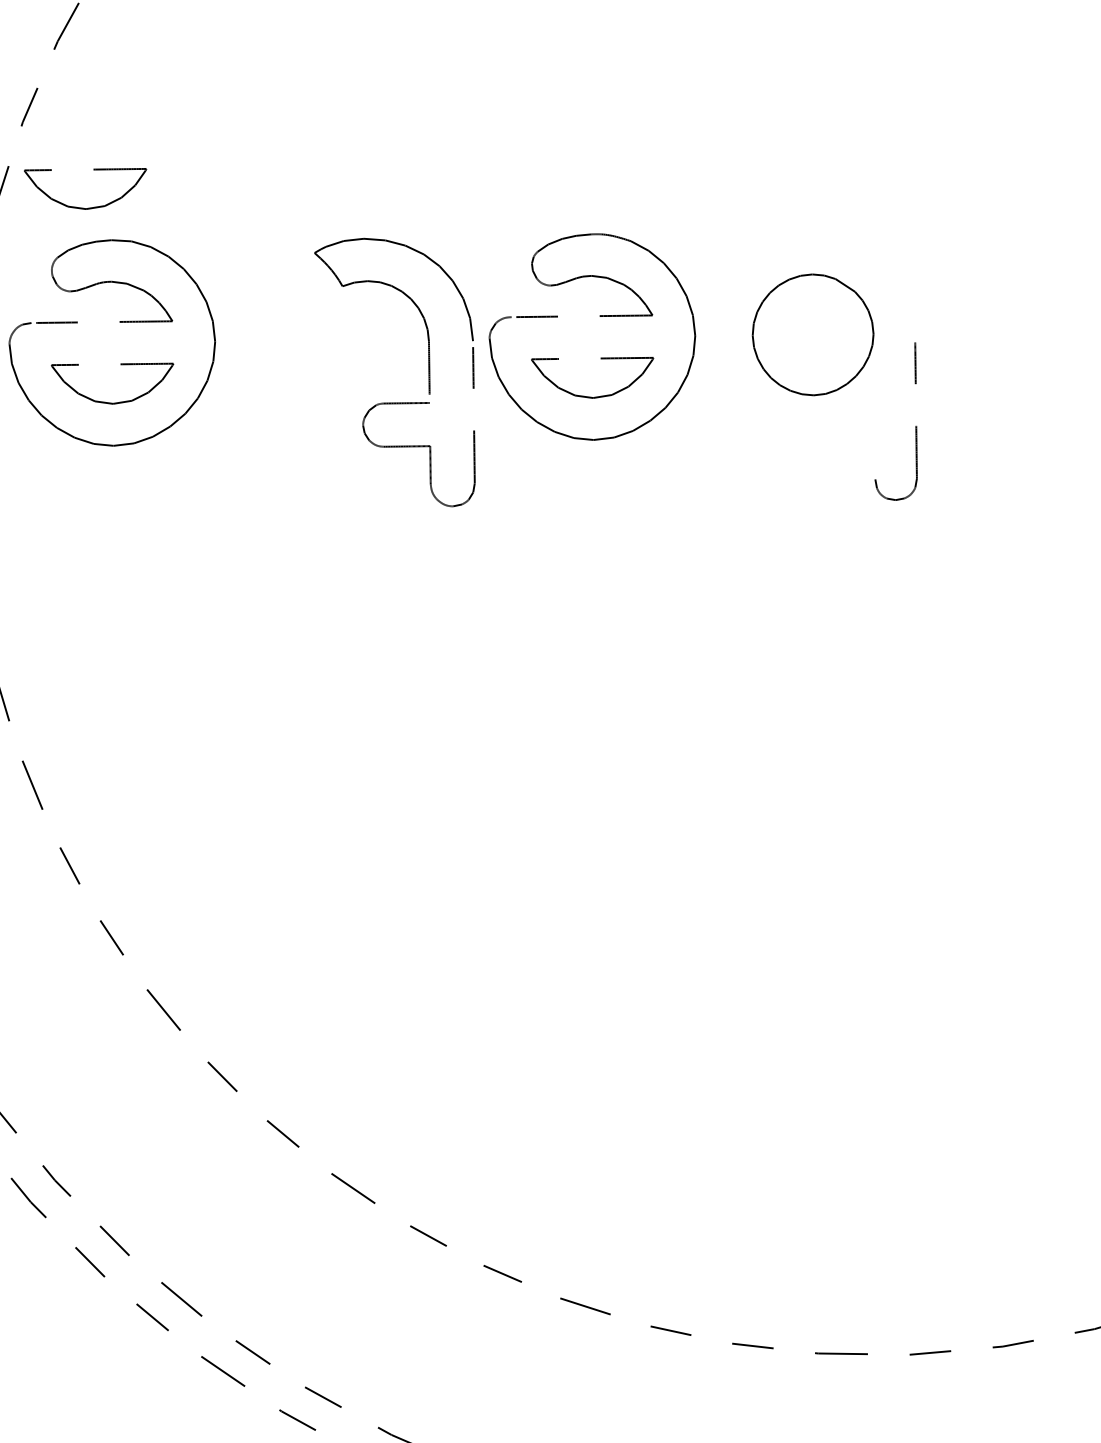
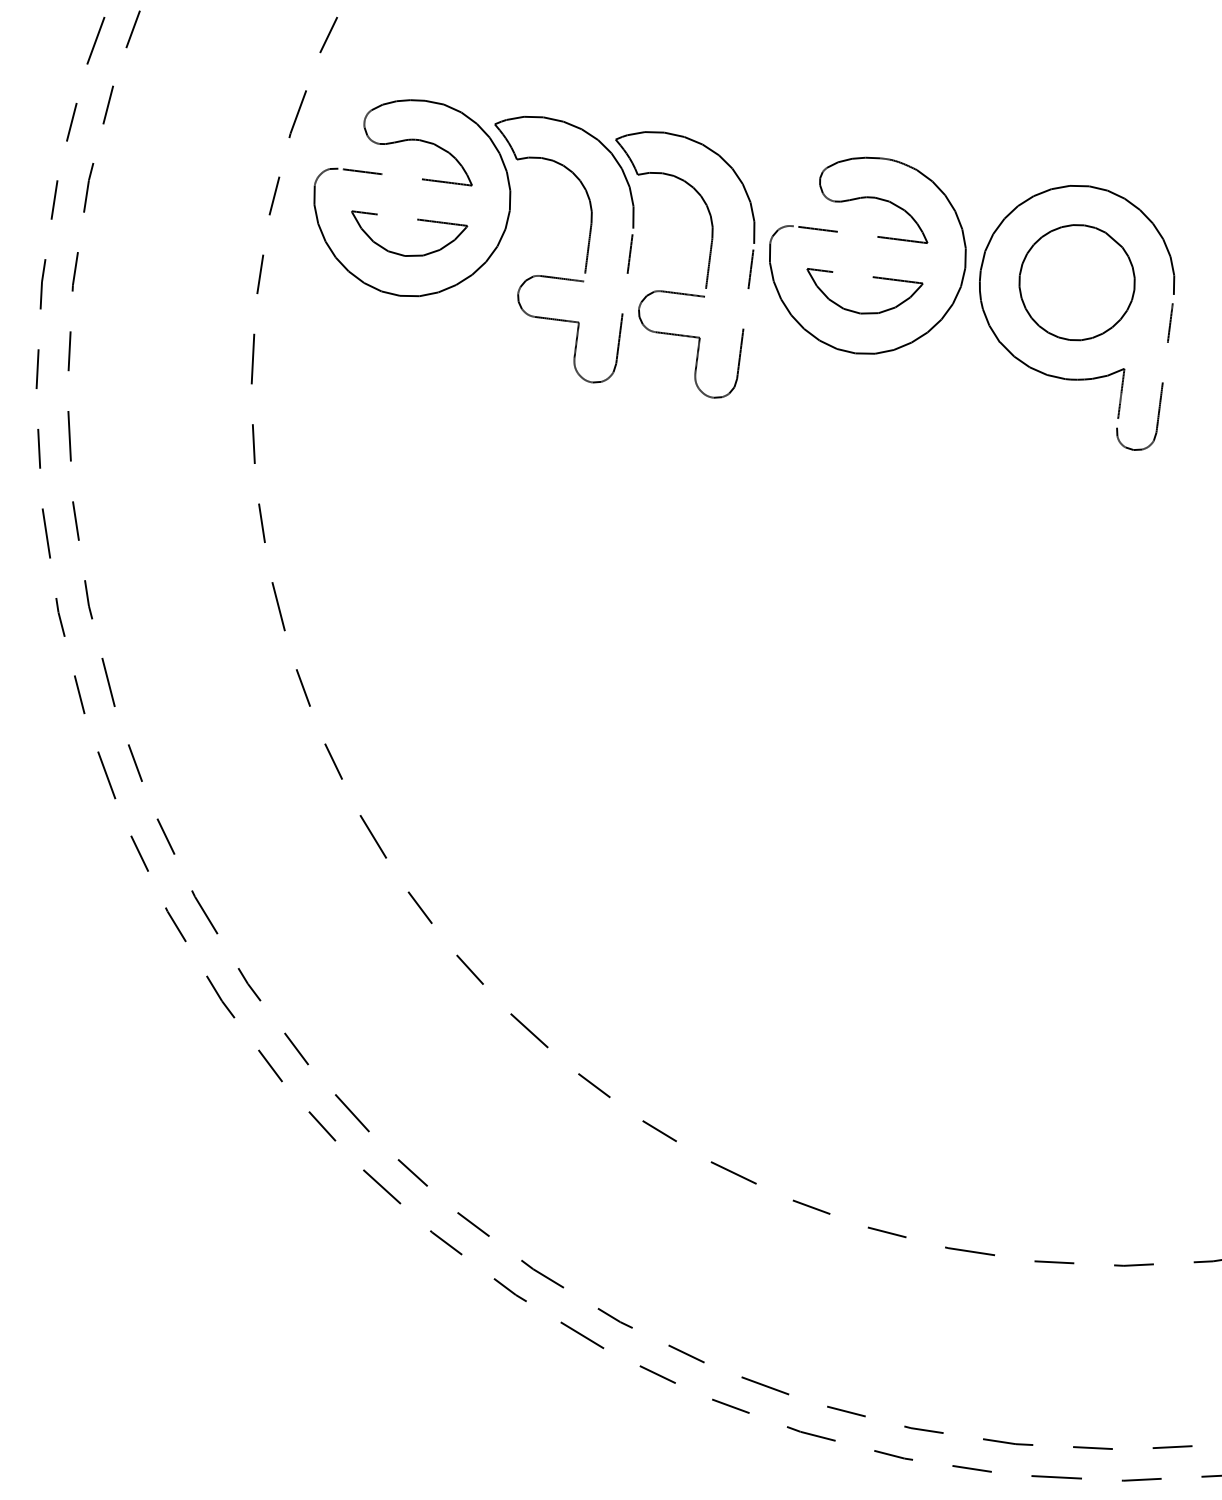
part: (93, 170) -> (417, 32), removed
part: (300, 375) -> (586, 253), added
part: (827, 434) -> (1077, 378), added

